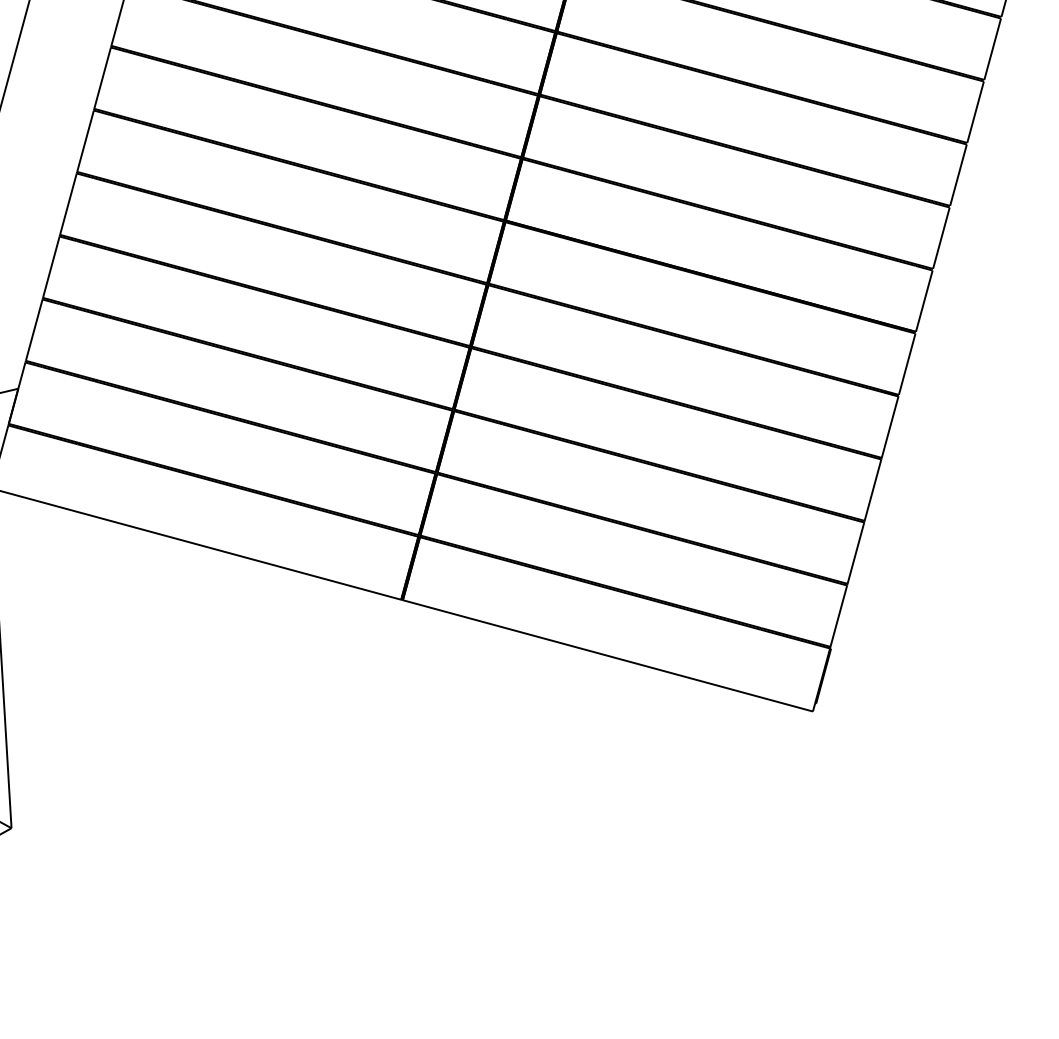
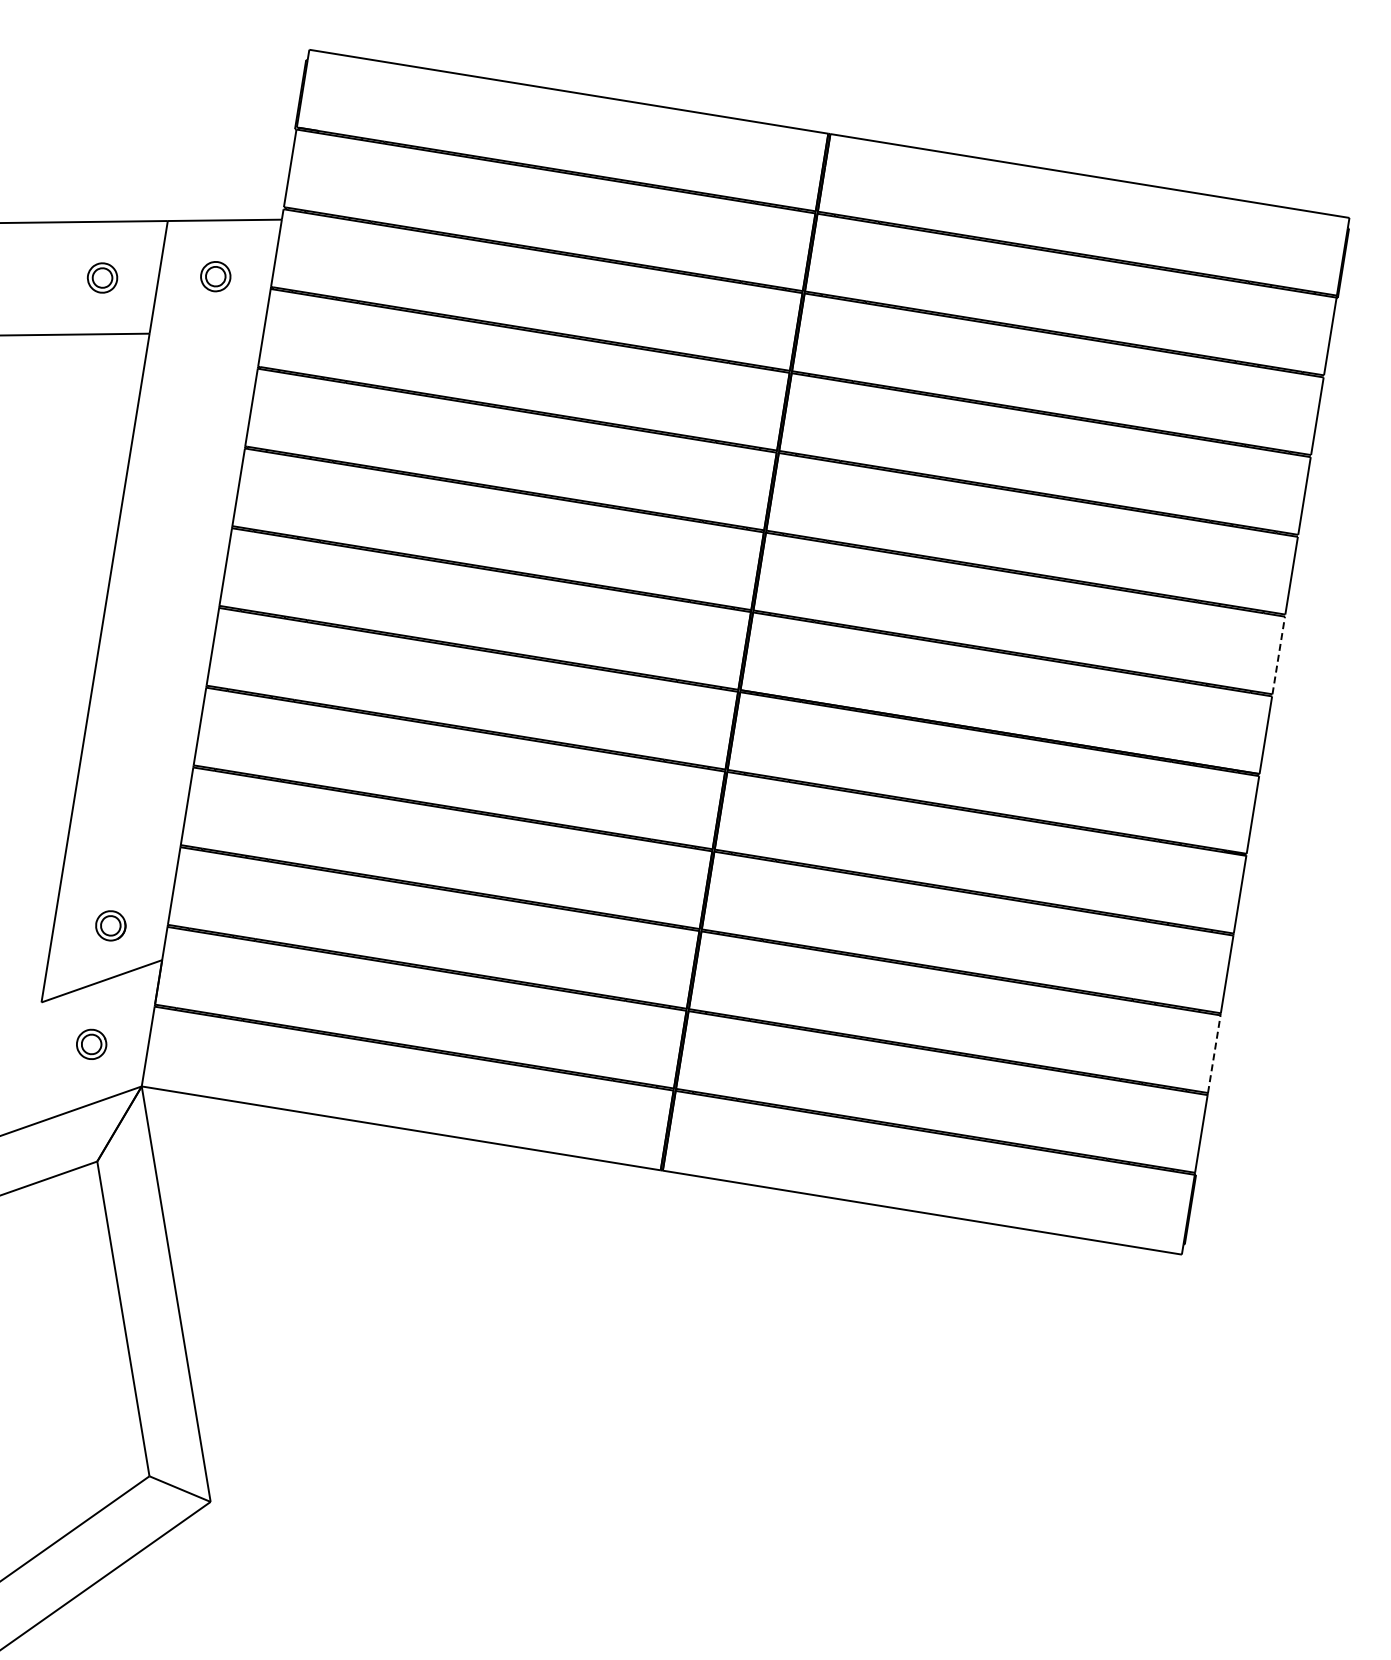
line: (941, 238) -> (1278, 655), solid -> dashed
line: (856, 552) -> (1214, 1053), solid -> dashed

